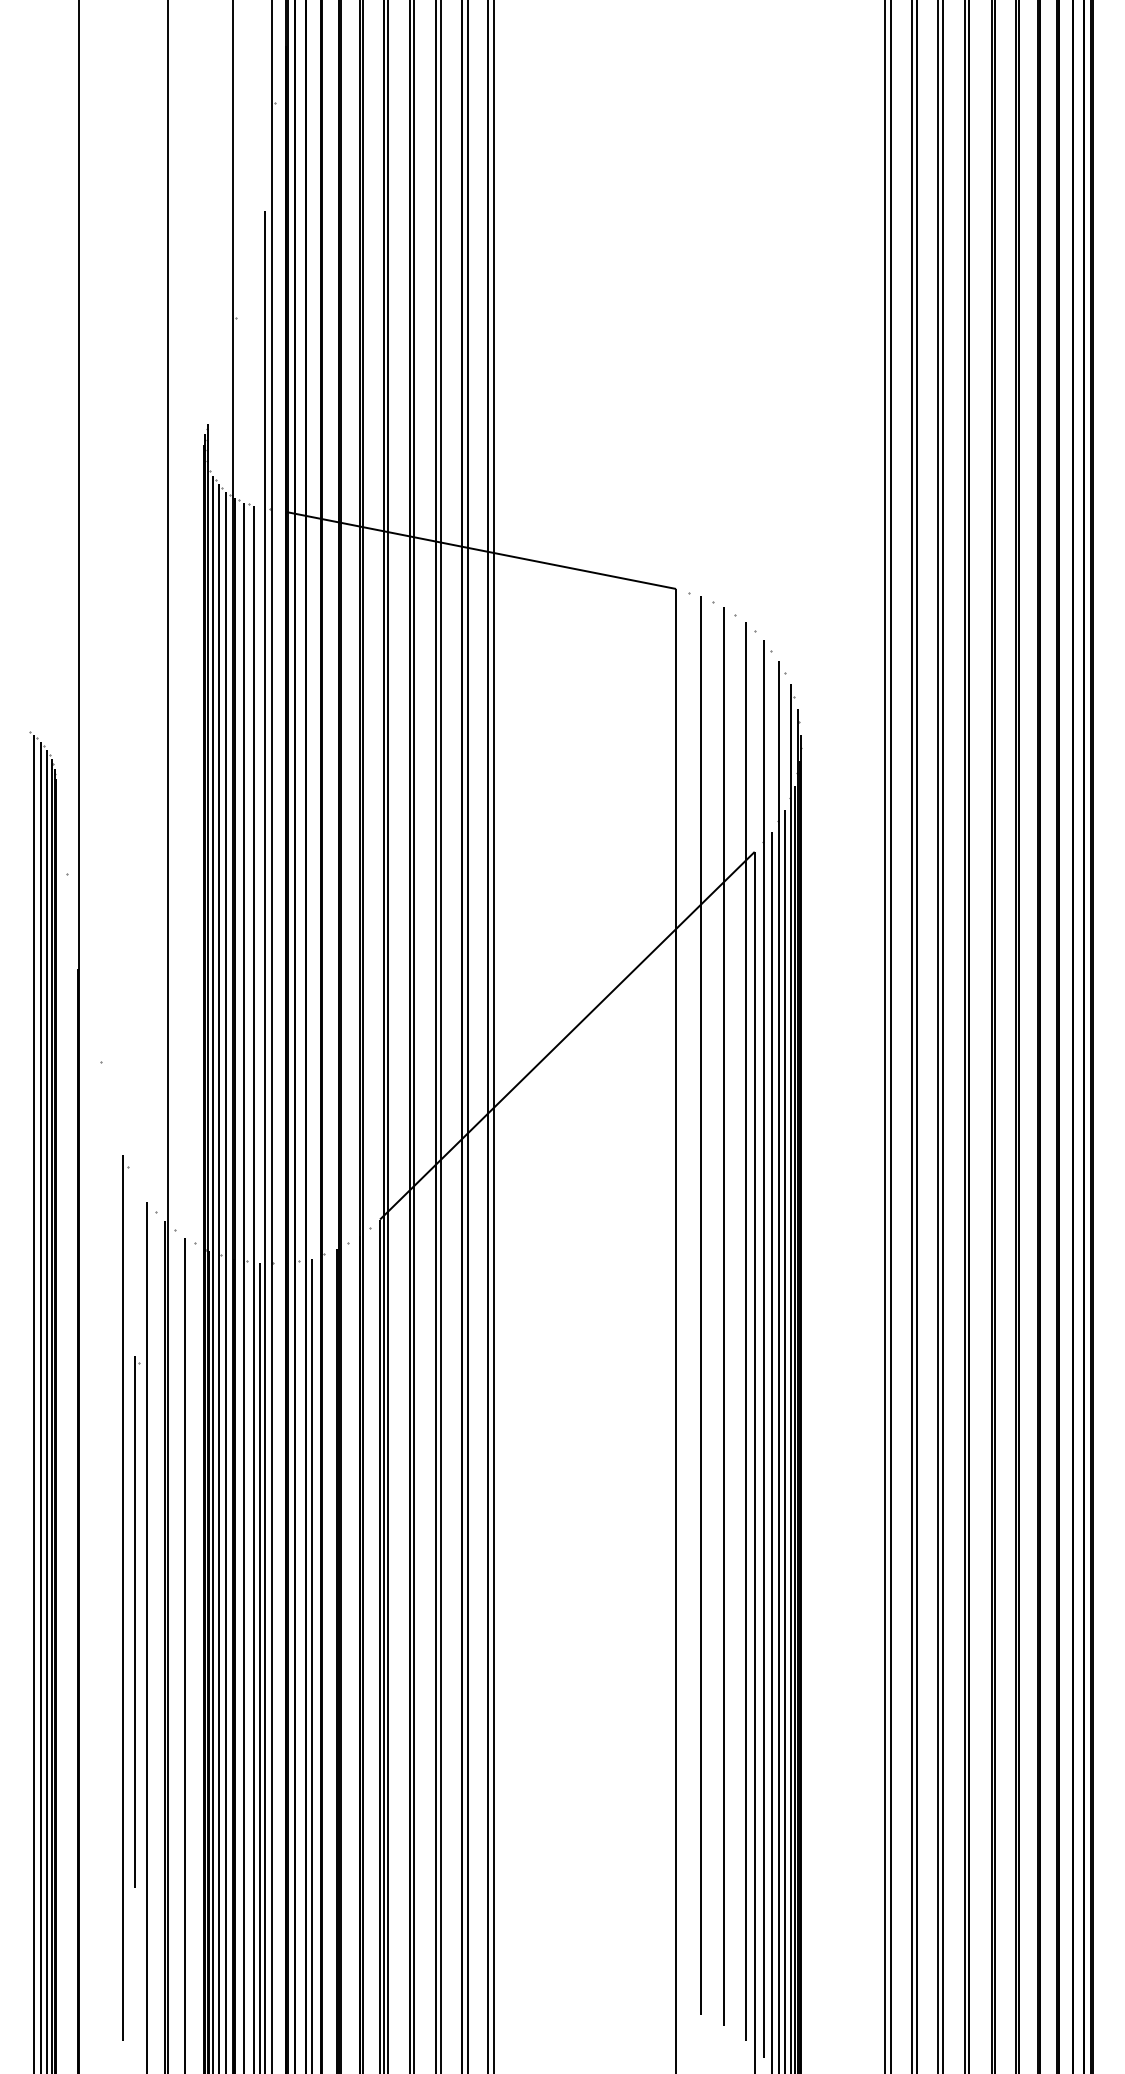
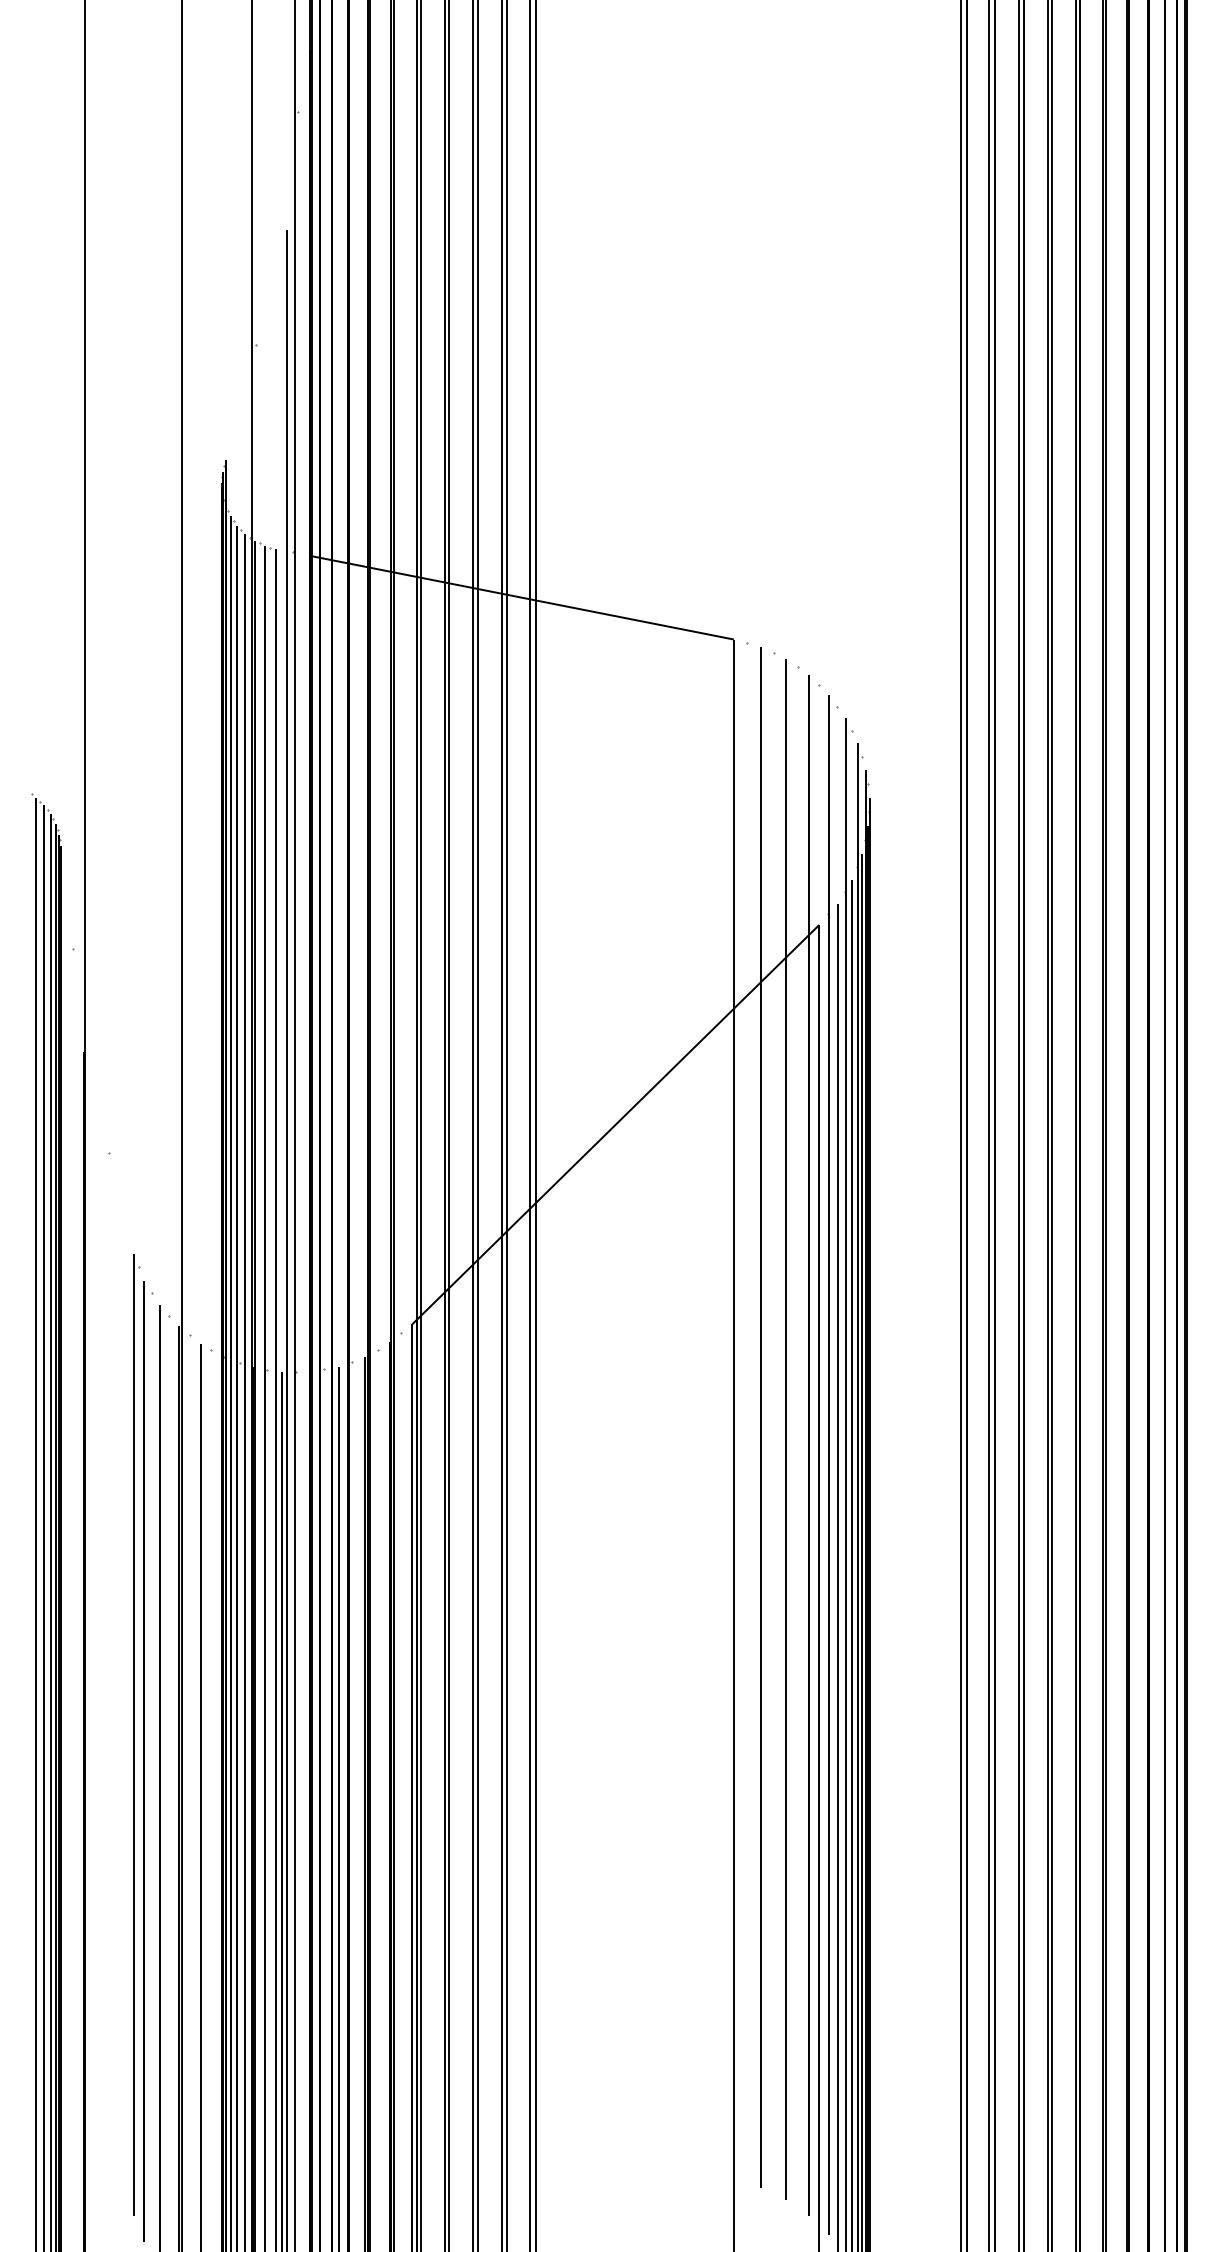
part: (136, 1621) -> (147, 1760), size x1.67

